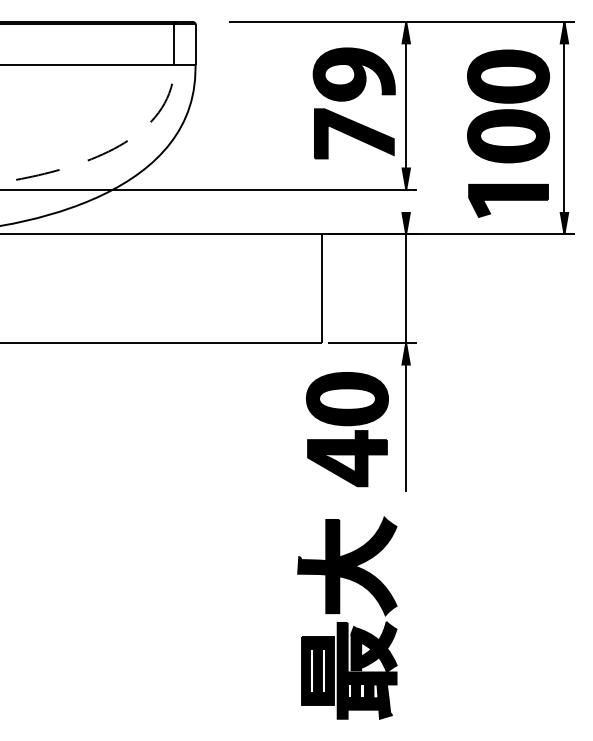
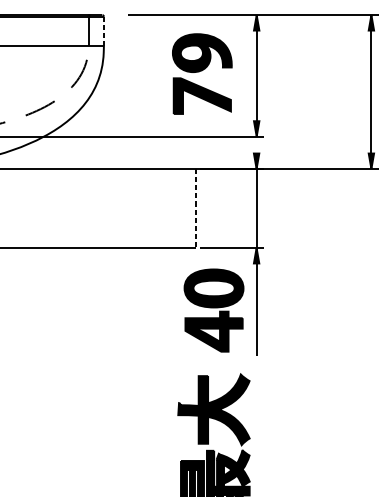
line: (195, 43) -> (103, 30), solid -> dashed
part: (353, 103) -> (201, 74), moved
part: (508, 133) -> (330, 95), removed
line: (322, 288) -> (195, 208), solid -> dashed

